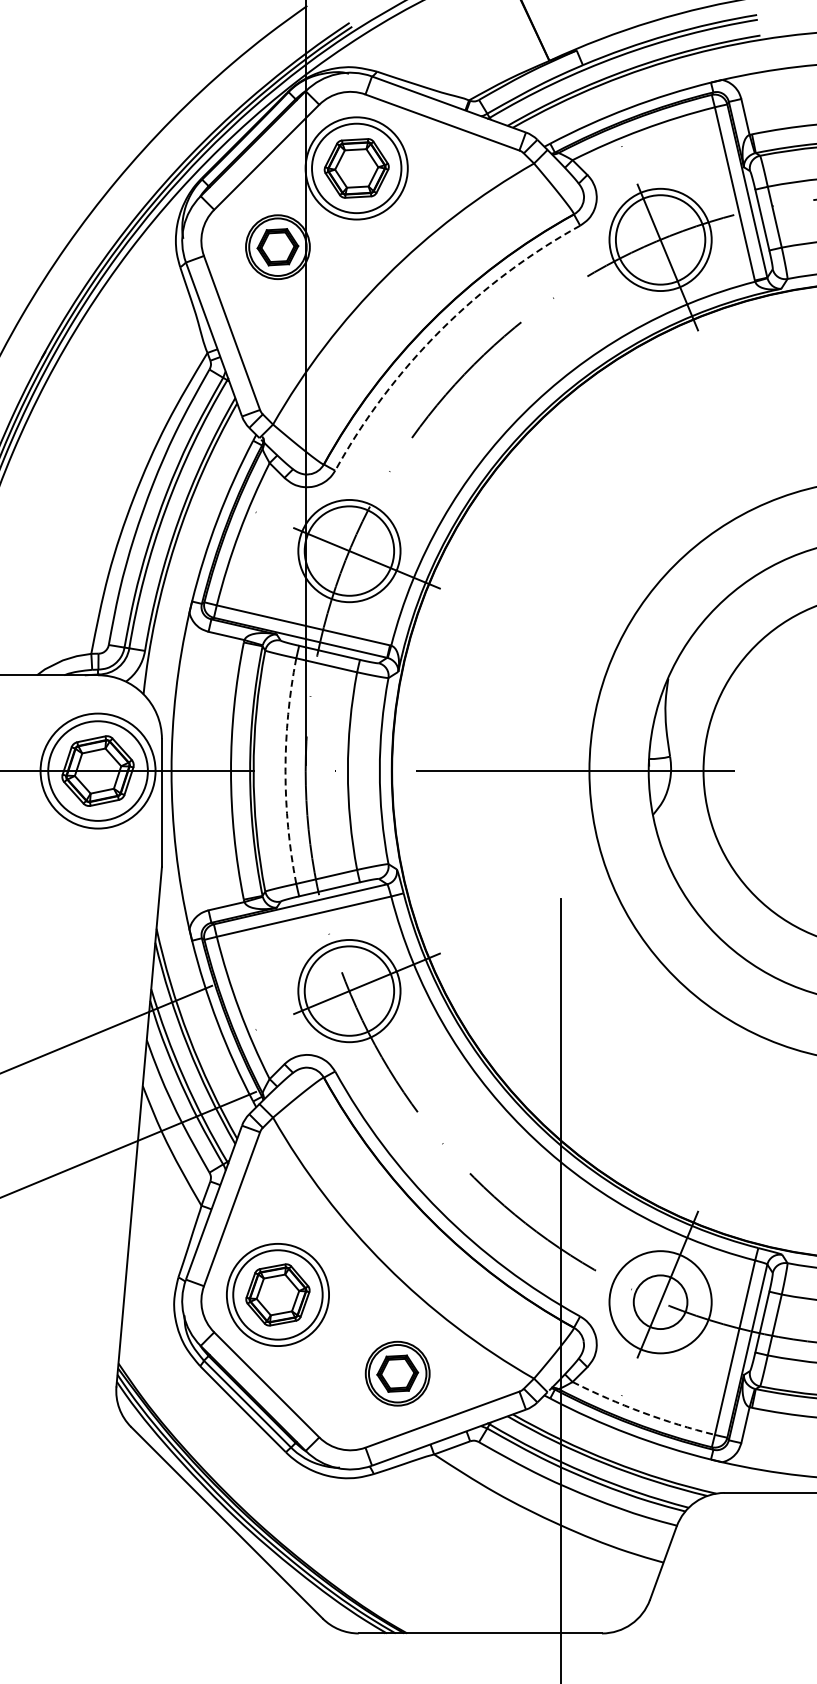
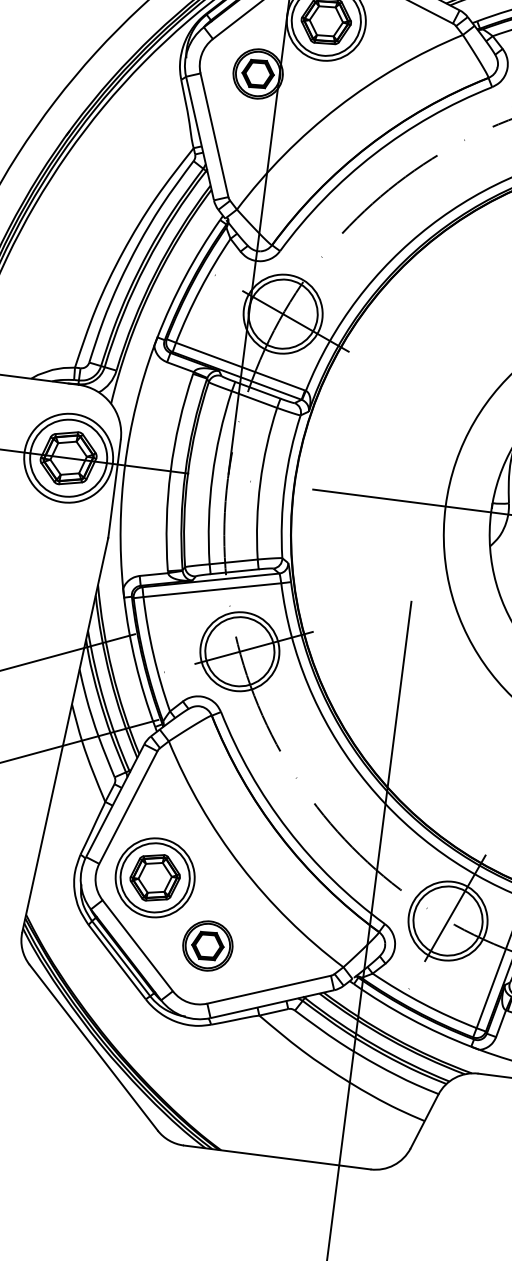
arc: (440, 330) -> (374, 153), dashed -> solid
arc: (285, 771) -> (212, 476), dashed -> solid
circle: (660, 1301) -> (448, 920), size x1.67
part: (397, 1373) -> (207, 945), moved
arc: (642, 1412) -> (423, 1003), dashed -> solid

